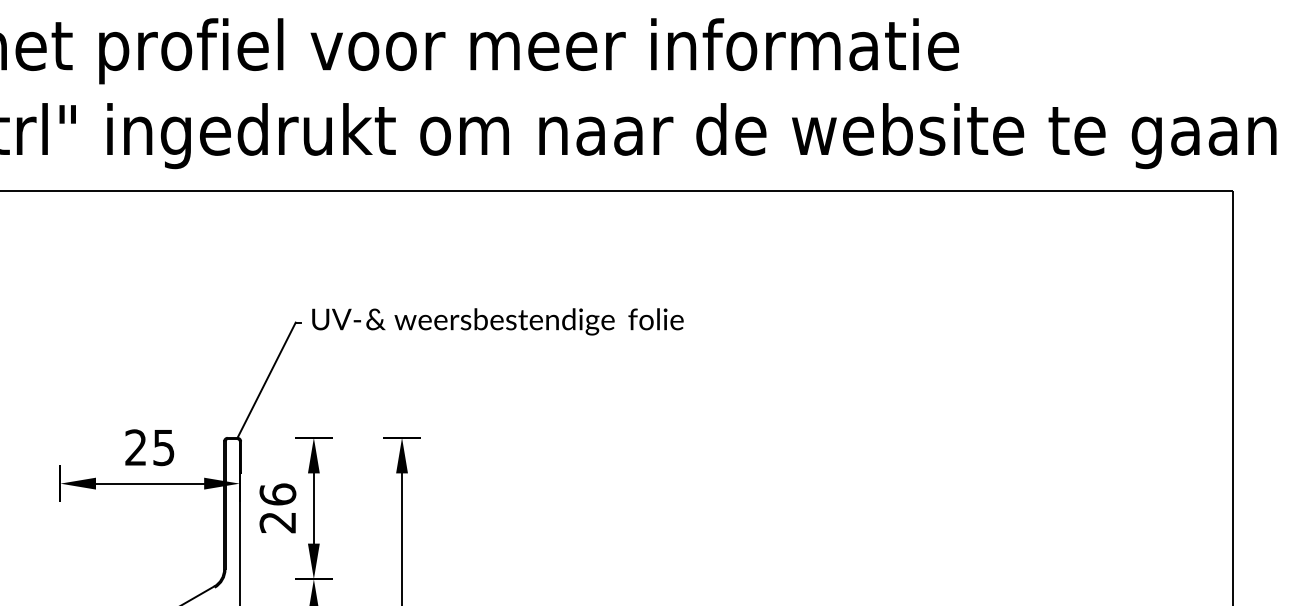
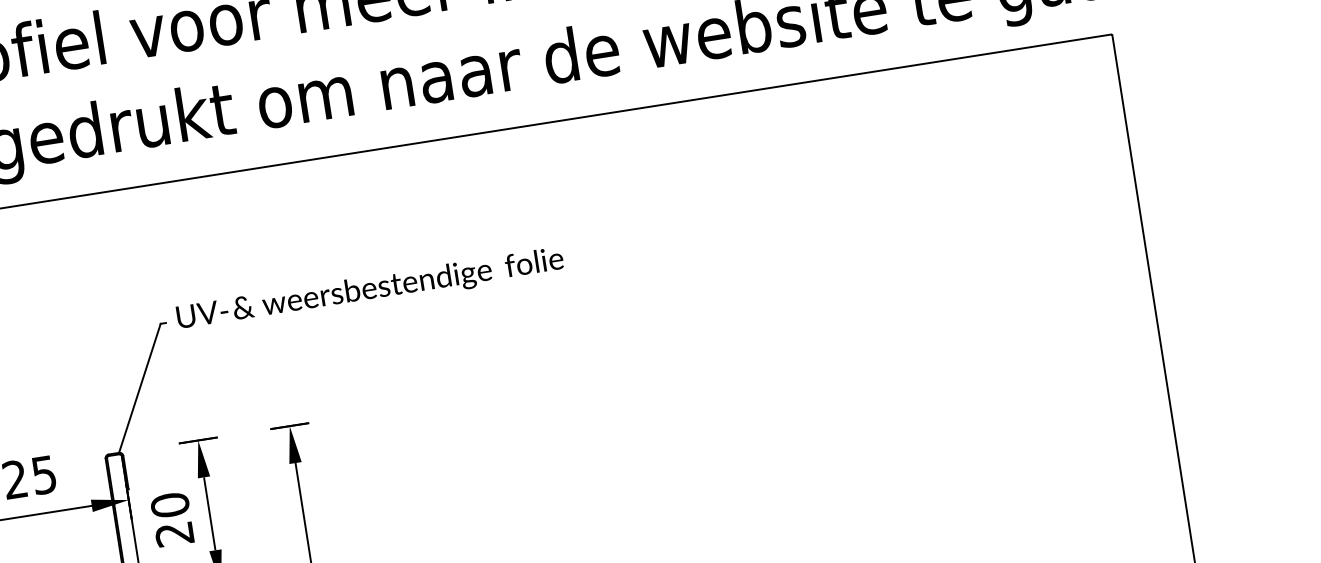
text: (277, 494) -> (169, 505), 26 -> 20

